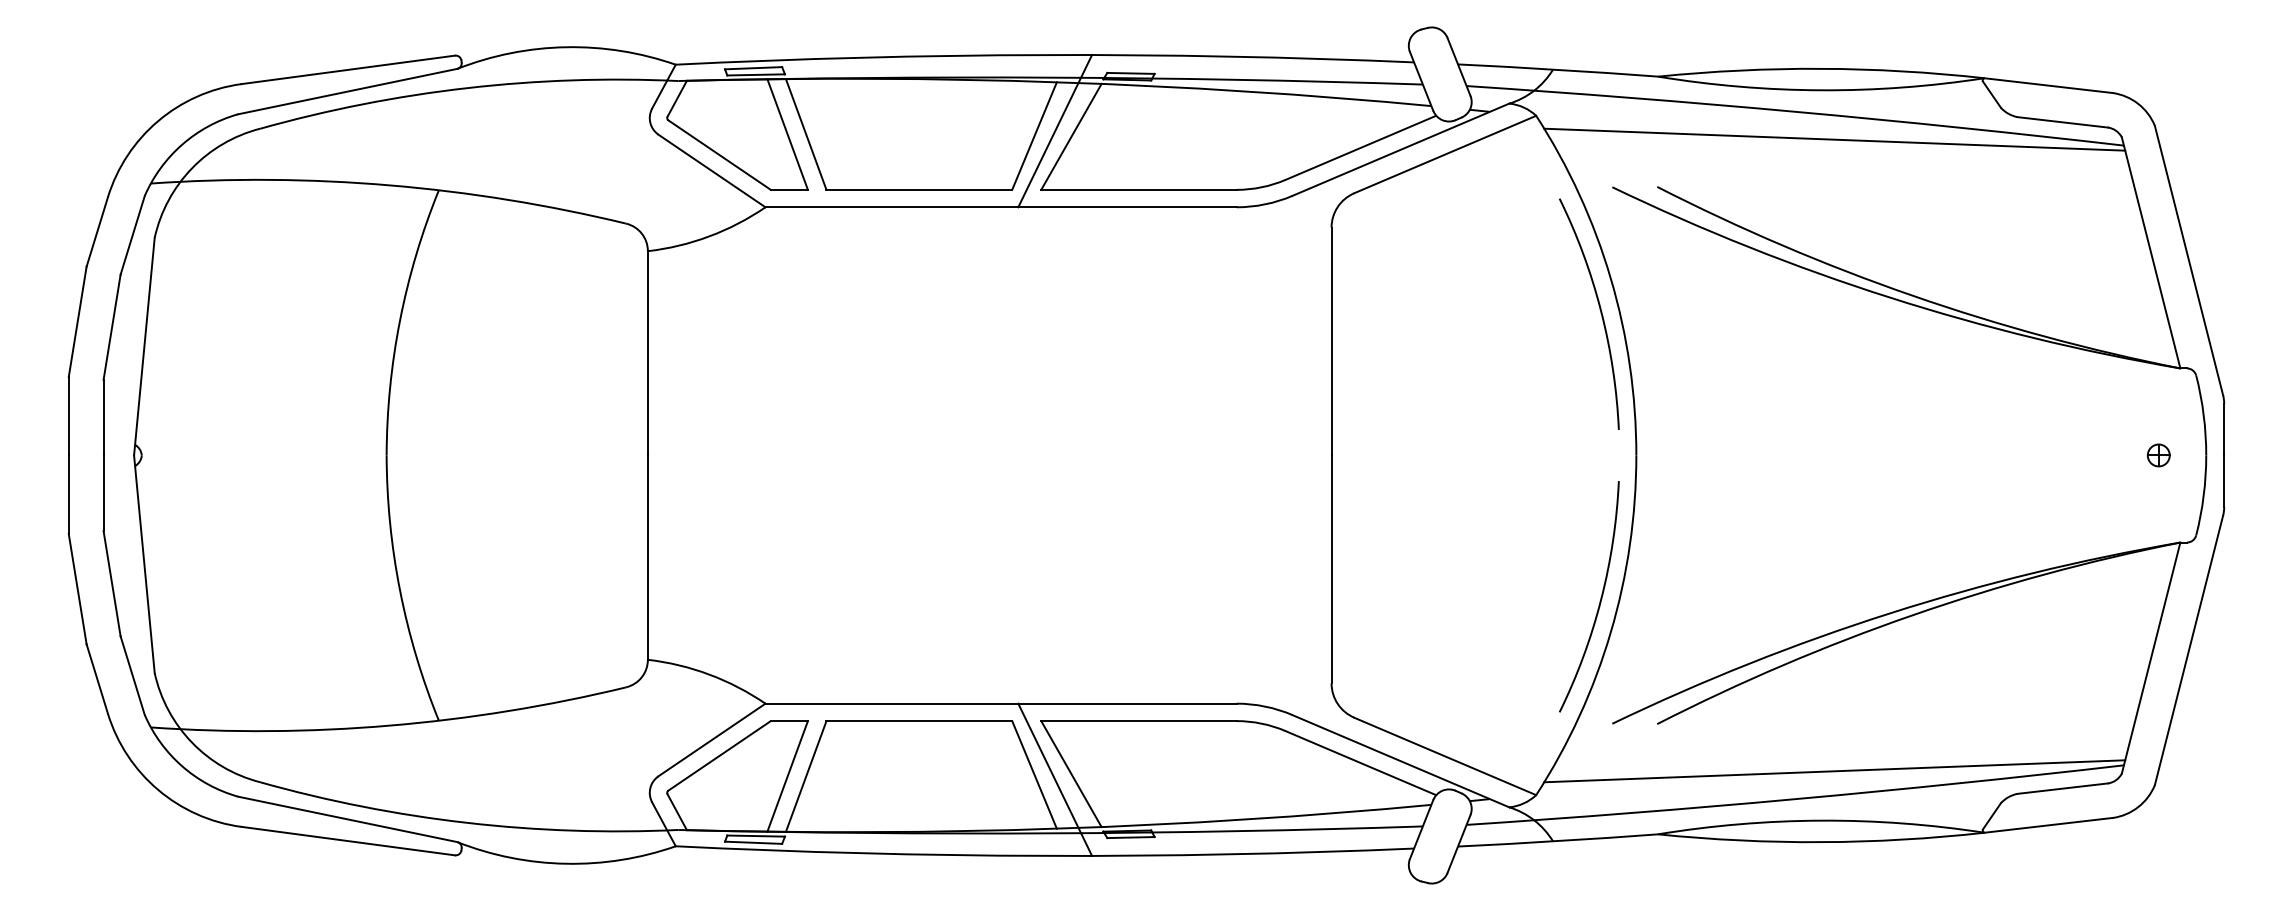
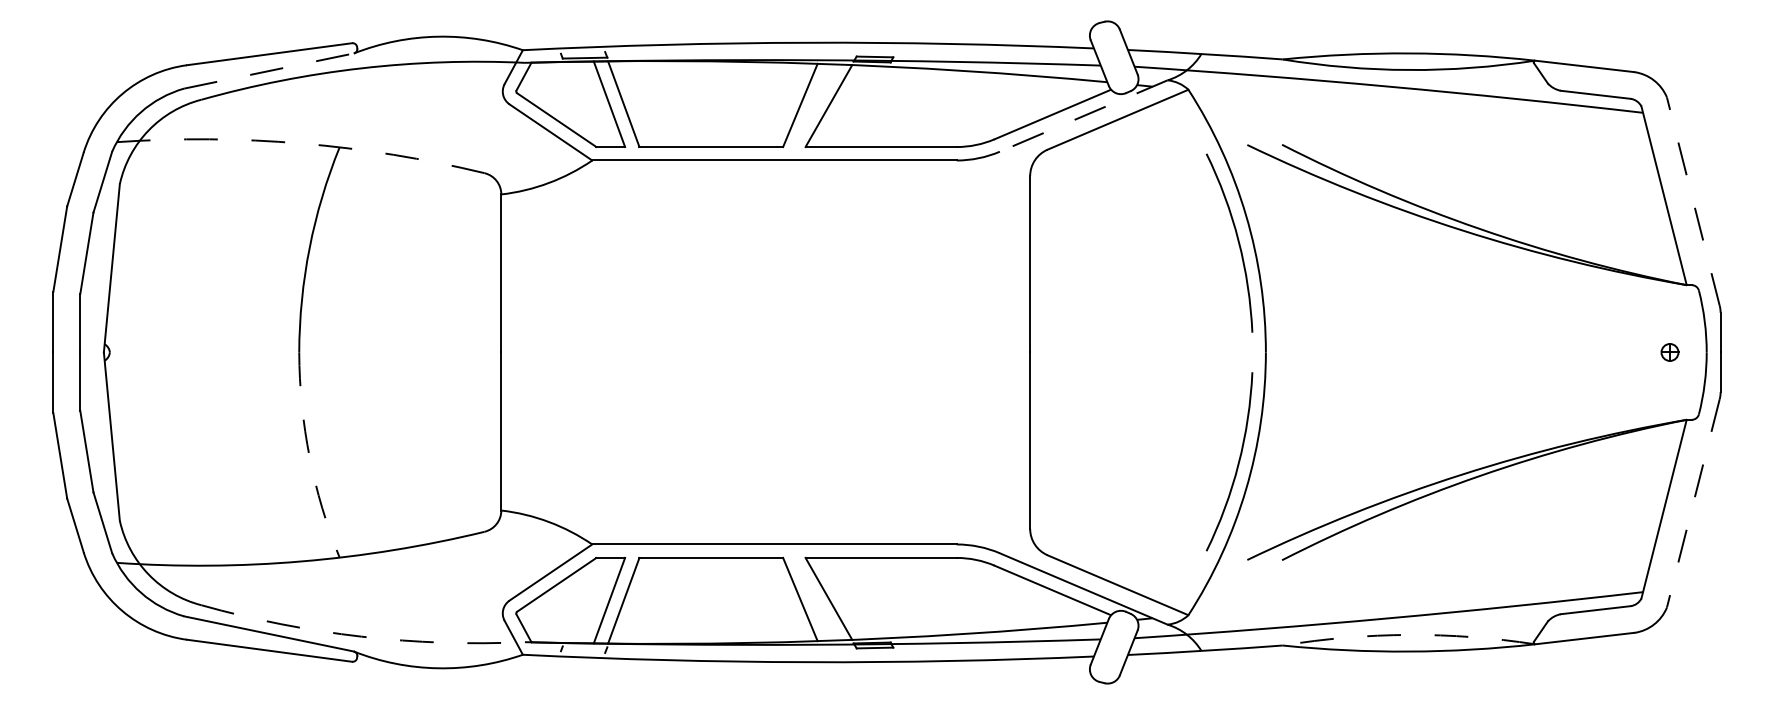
line: (753, 68) -> (583, 53), removed
line: (347, 91) -> (268, 70), solid -> dashed
line: (1055, 131) -> (816, 101), removed
line: (1834, 139) -> (1419, 108), removed
line: (1400, 149) -> (1083, 115), solid -> dashed
arc: (390, 185) -> (302, 143), solid -> dashed
line: (2188, 260) -> (1692, 201), solid -> dashed
arc: (400, 590) -> (309, 456), solid -> dashed
line: (2188, 650) -> (1692, 503), solid -> dashed
line: (1834, 771) -> (1419, 596), removed
line: (1055, 779) -> (816, 603), removed
arc: (1821, 820) -> (1409, 634), solid -> dashed
arc: (467, 822) -> (361, 636), solid -> dashed
line: (755, 835) -> (584, 646), removed
line: (753, 842) -> (583, 651), removed

